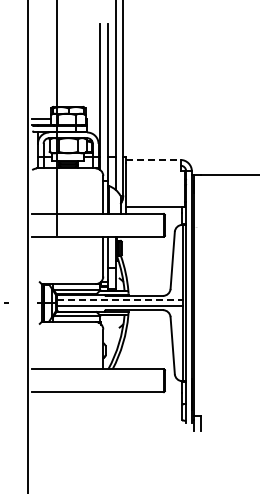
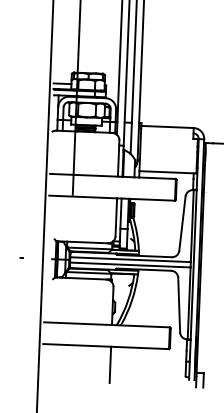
line: (153, 159) -> (167, 126), dashed -> solid
line: (120, 300) -> (131, 259), dashed -> solid
line: (103, 411) -> (110, 365), added

